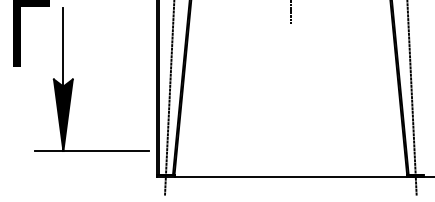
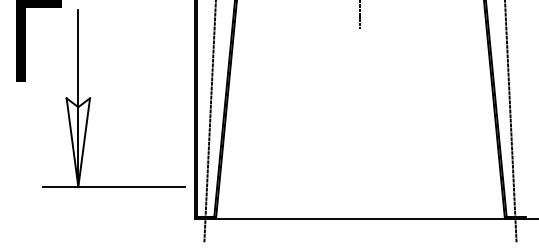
fill: (63, 115) -> (78, 142), removed

